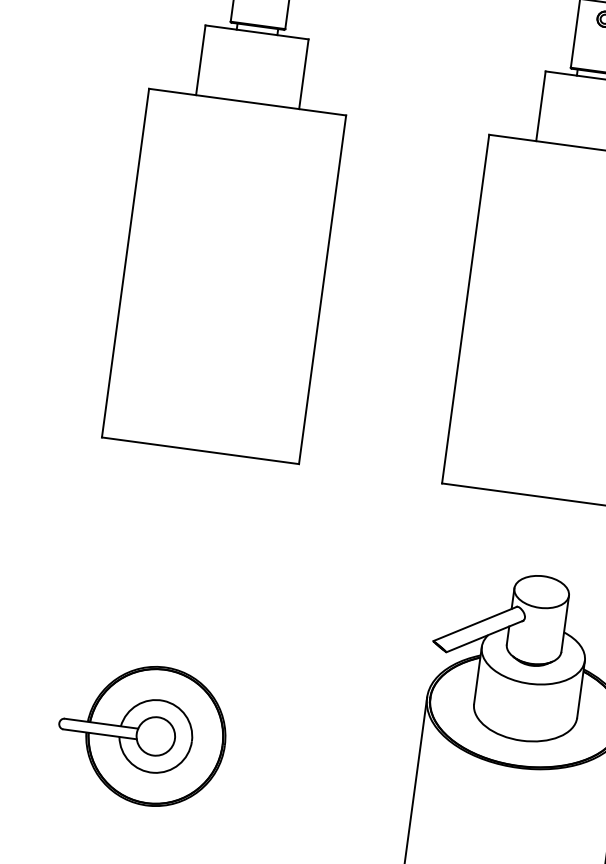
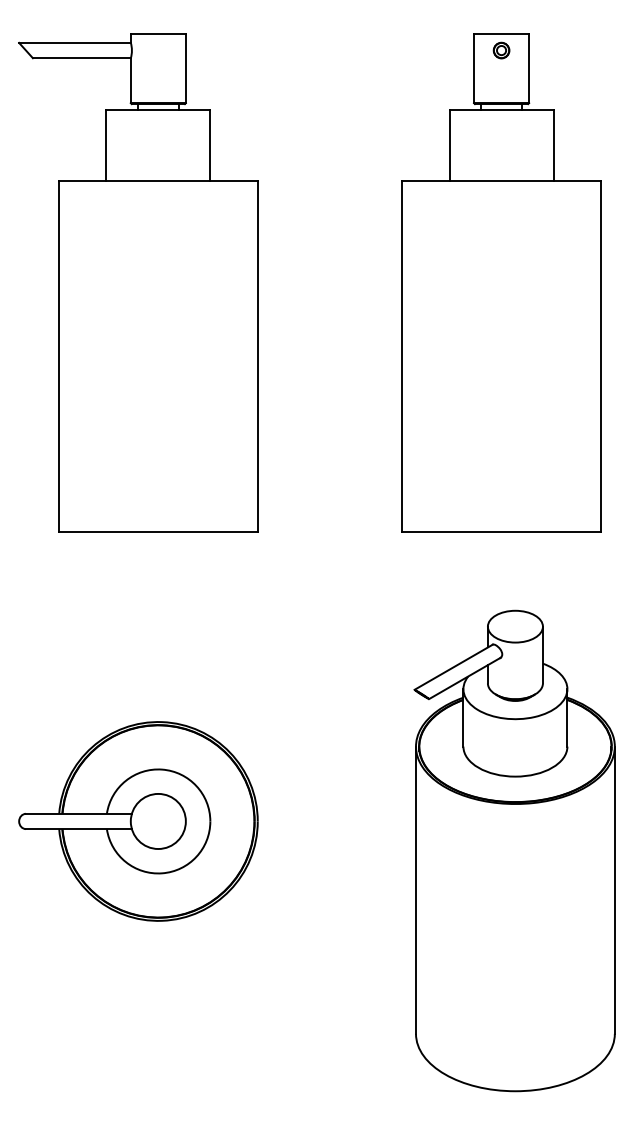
part: (142, 734) -> (138, 821), size x1.43

